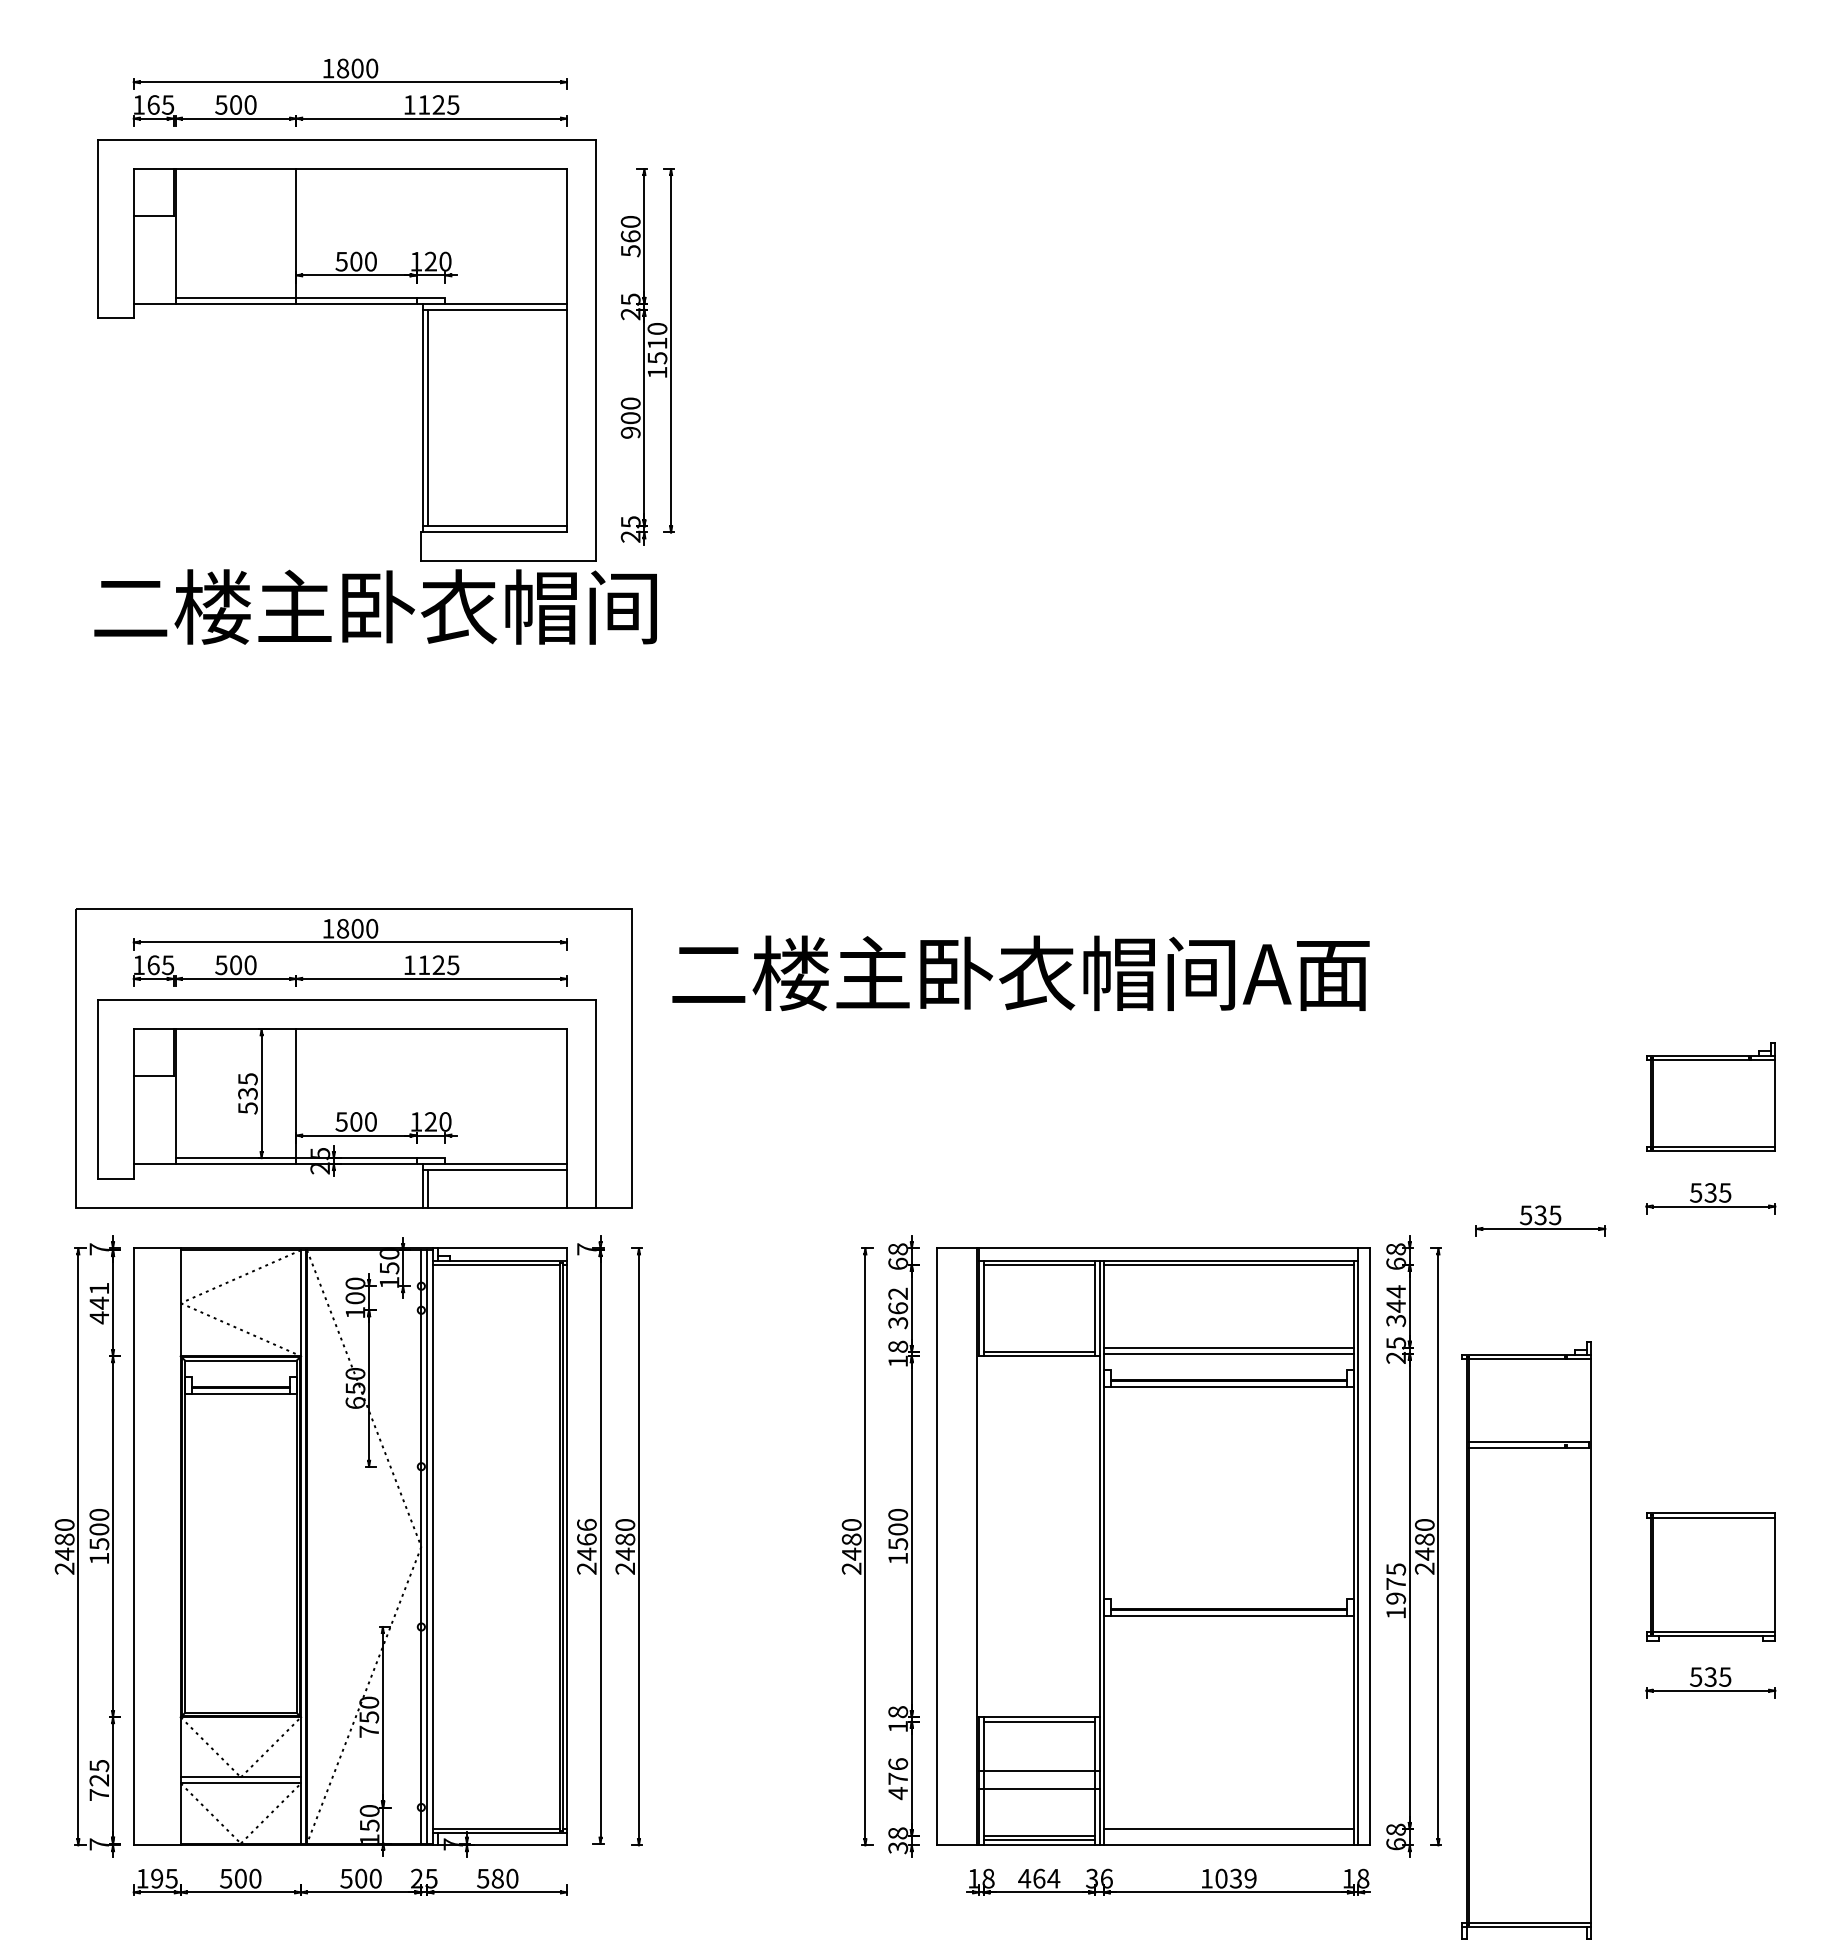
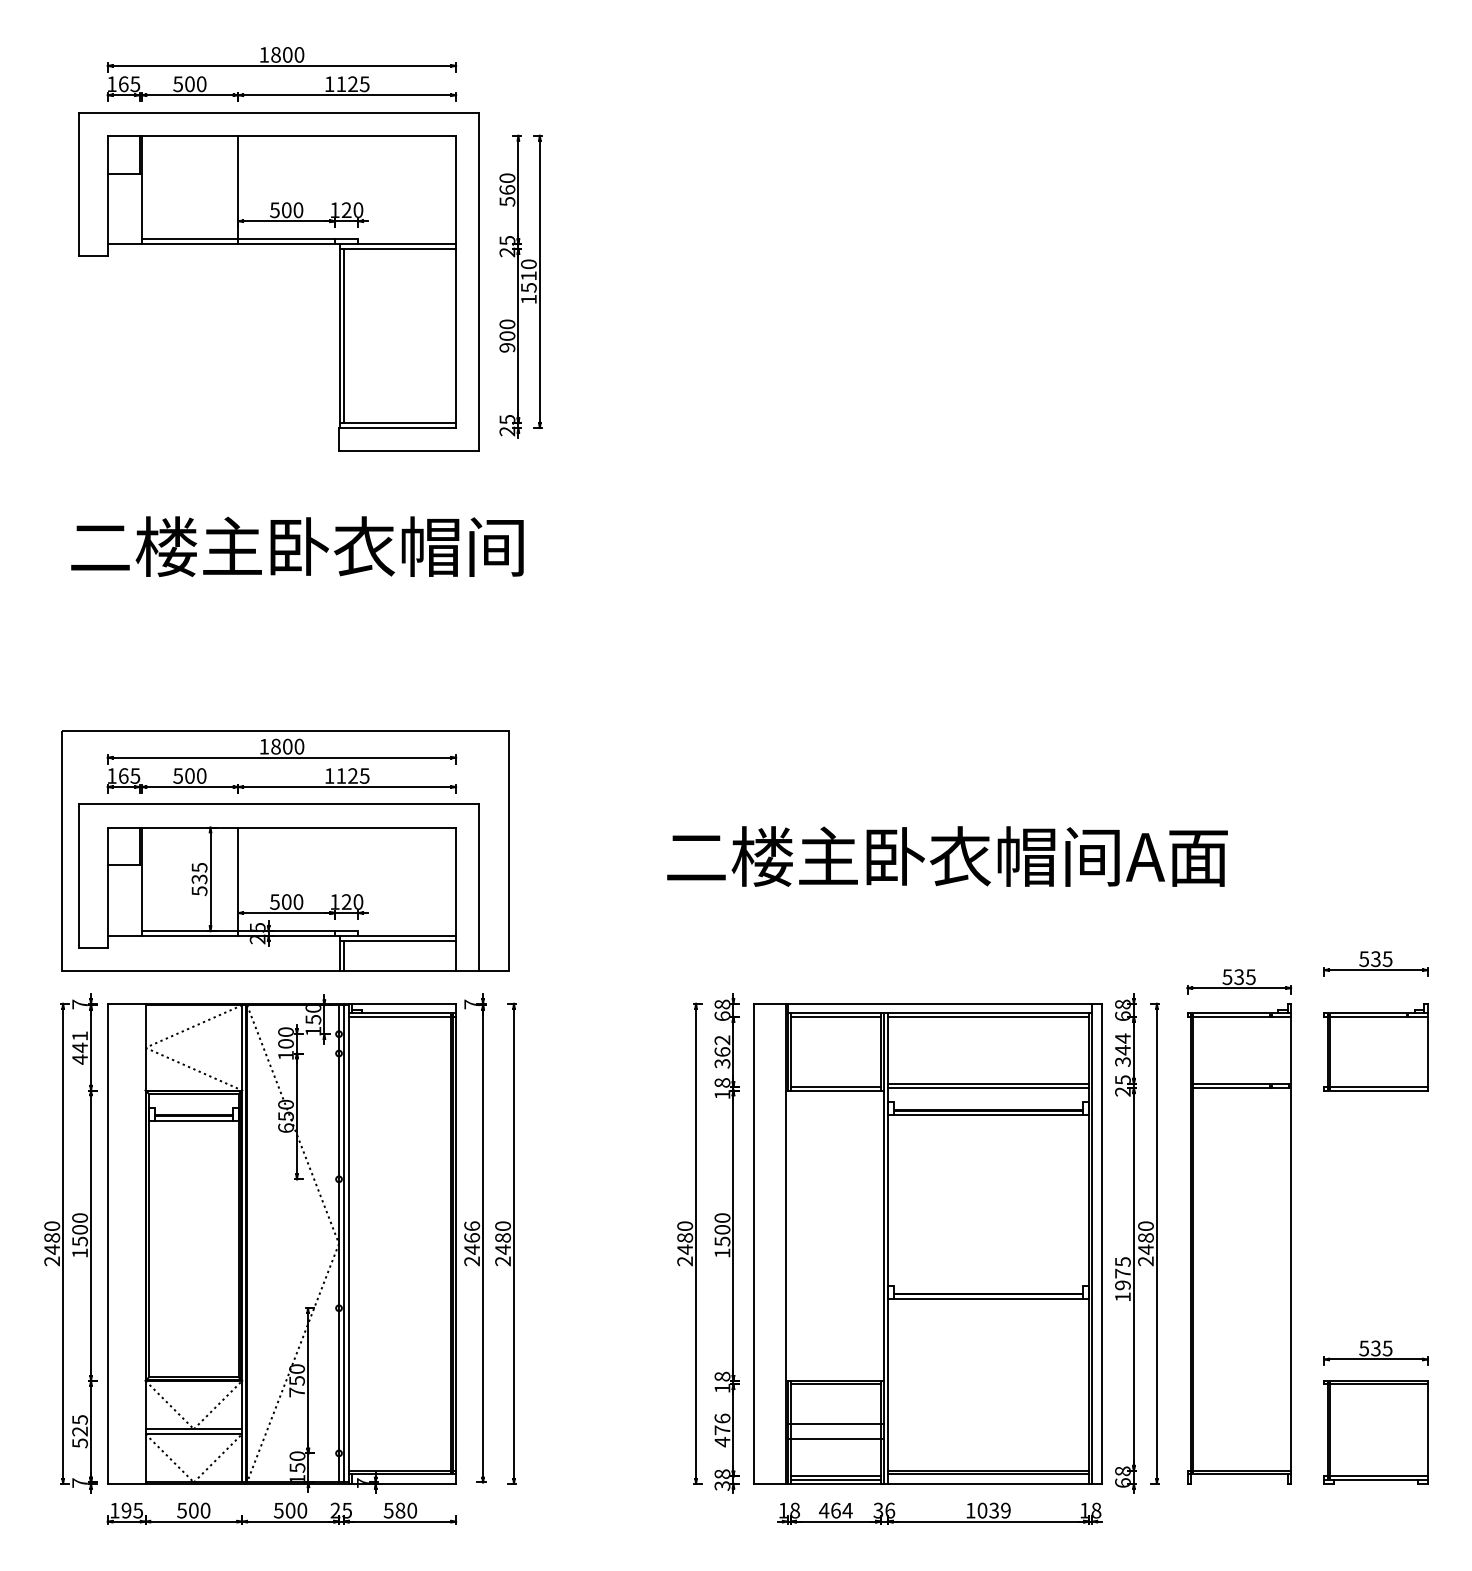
text: (375, 606) -> (297, 546), moved
text: (1020, 973) -> (947, 856), moved
part: (1710, 1096) -> (1375, 1046), moved
part: (1710, 1576) -> (1375, 1431), moved
part: (1526, 1640) -> (1239, 1243), moved
text: (99, 1795) -> (80, 1443), 725 -> 525
line: (1228, 1833) -> (988, 1474), added

